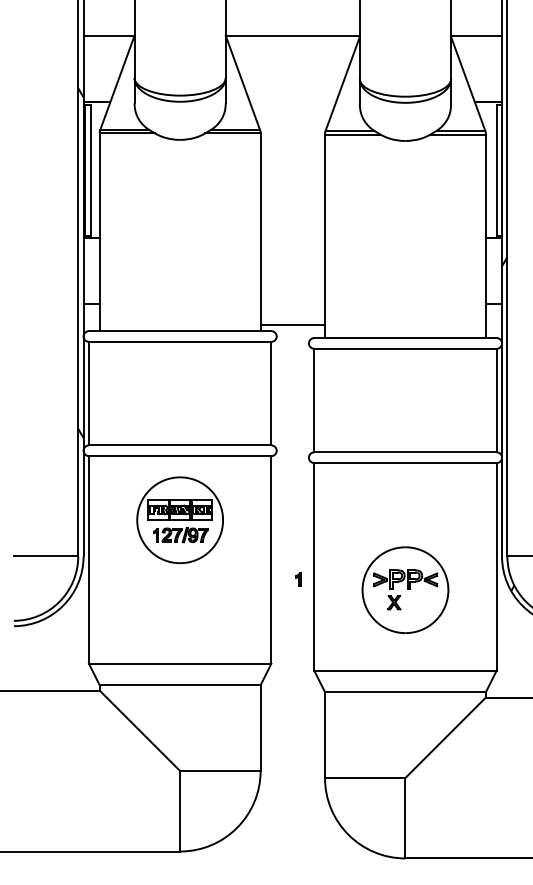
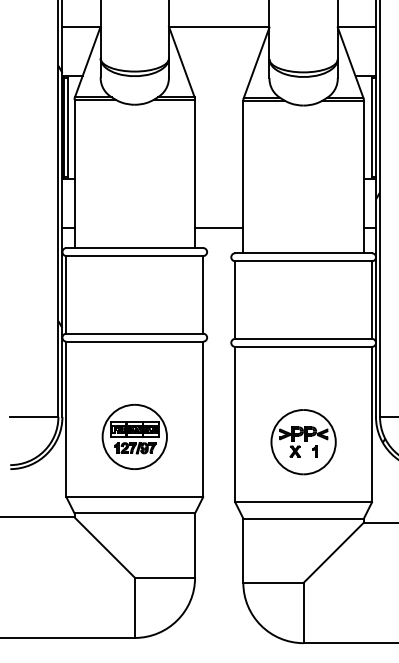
line: (292, 325) -> (218, 228), moved
part: (179, 520) -> (134, 437), moved
part: (298, 579) -> (314, 451), moved

